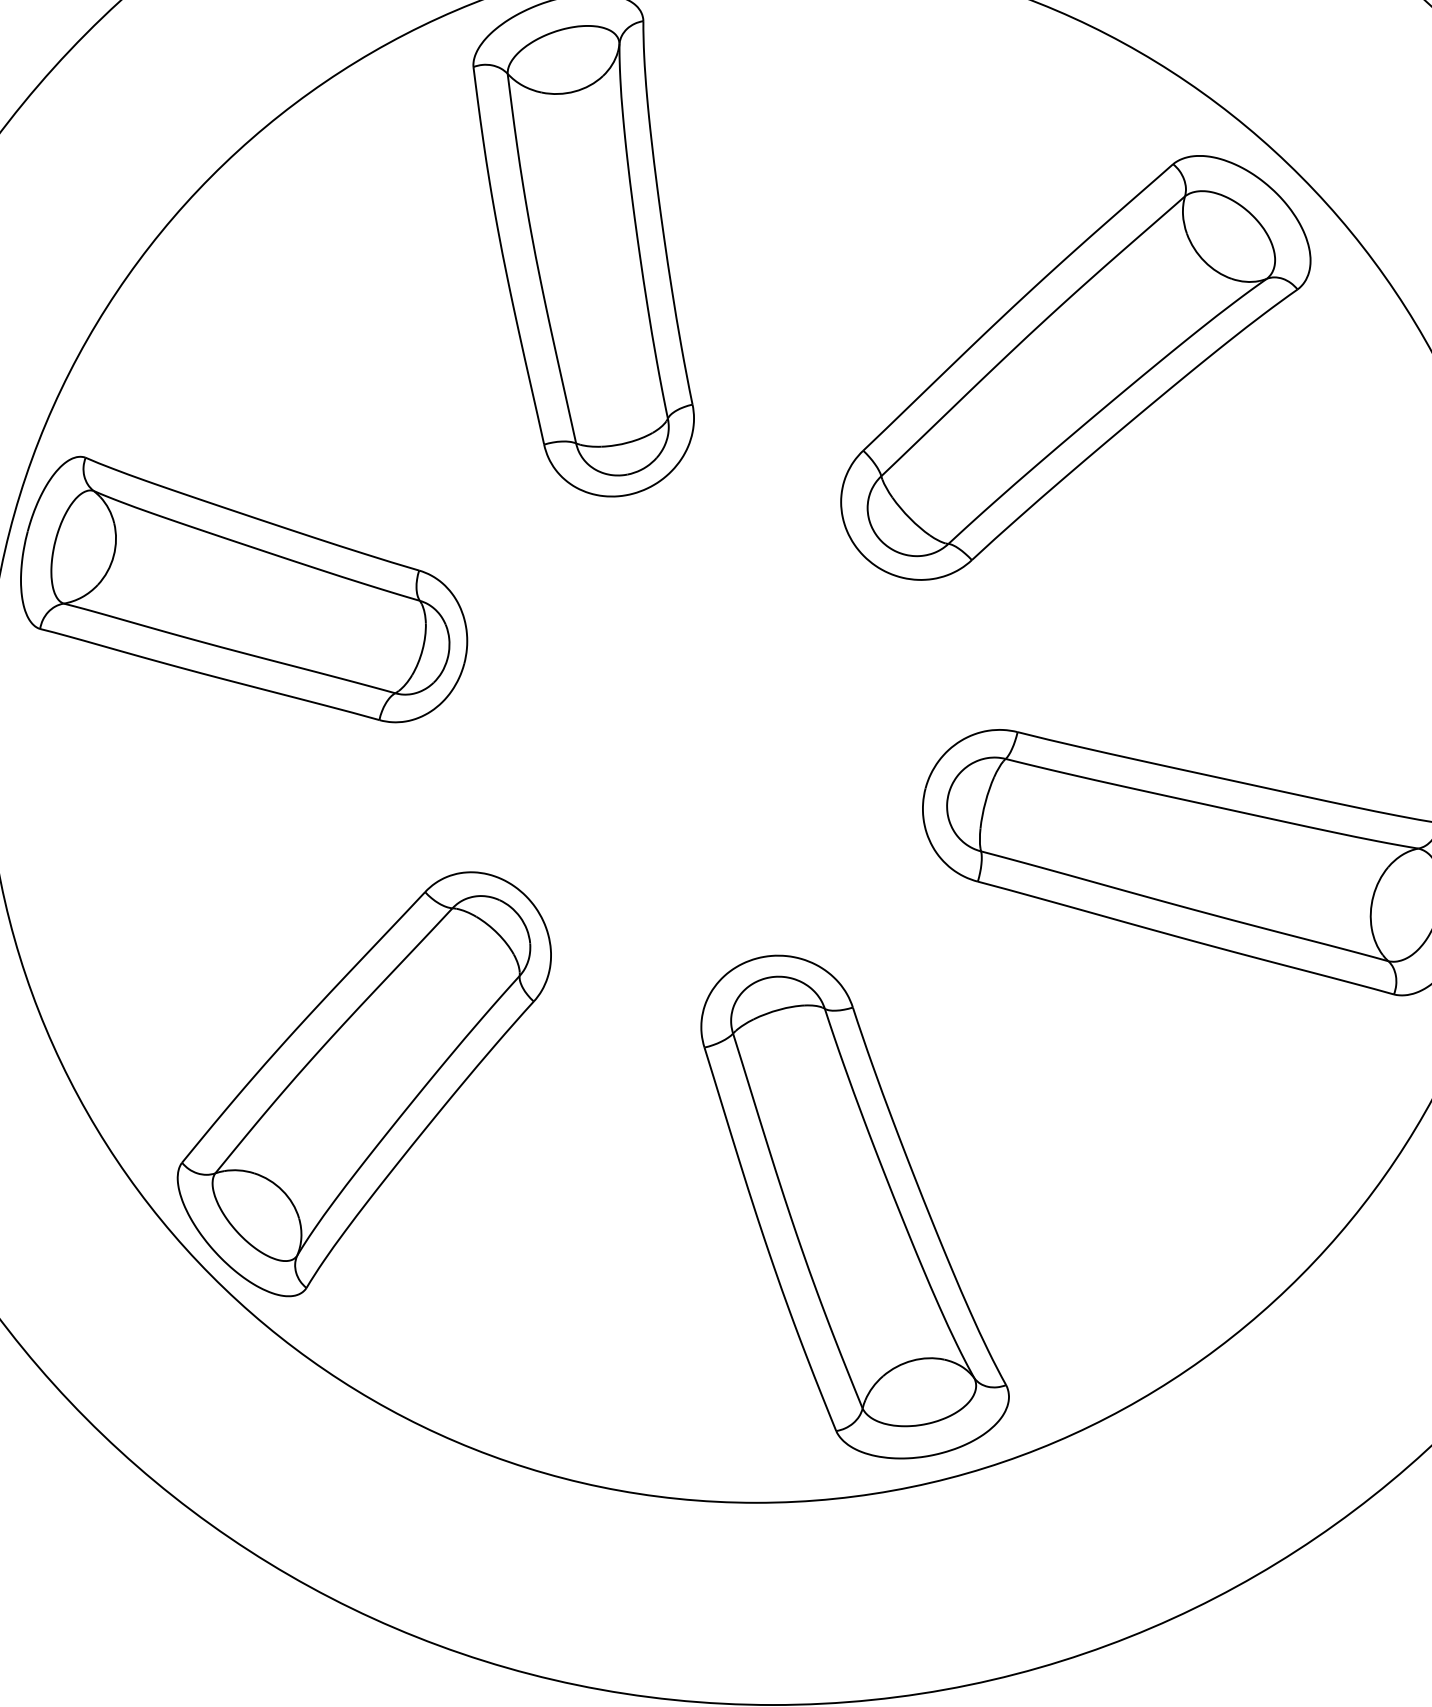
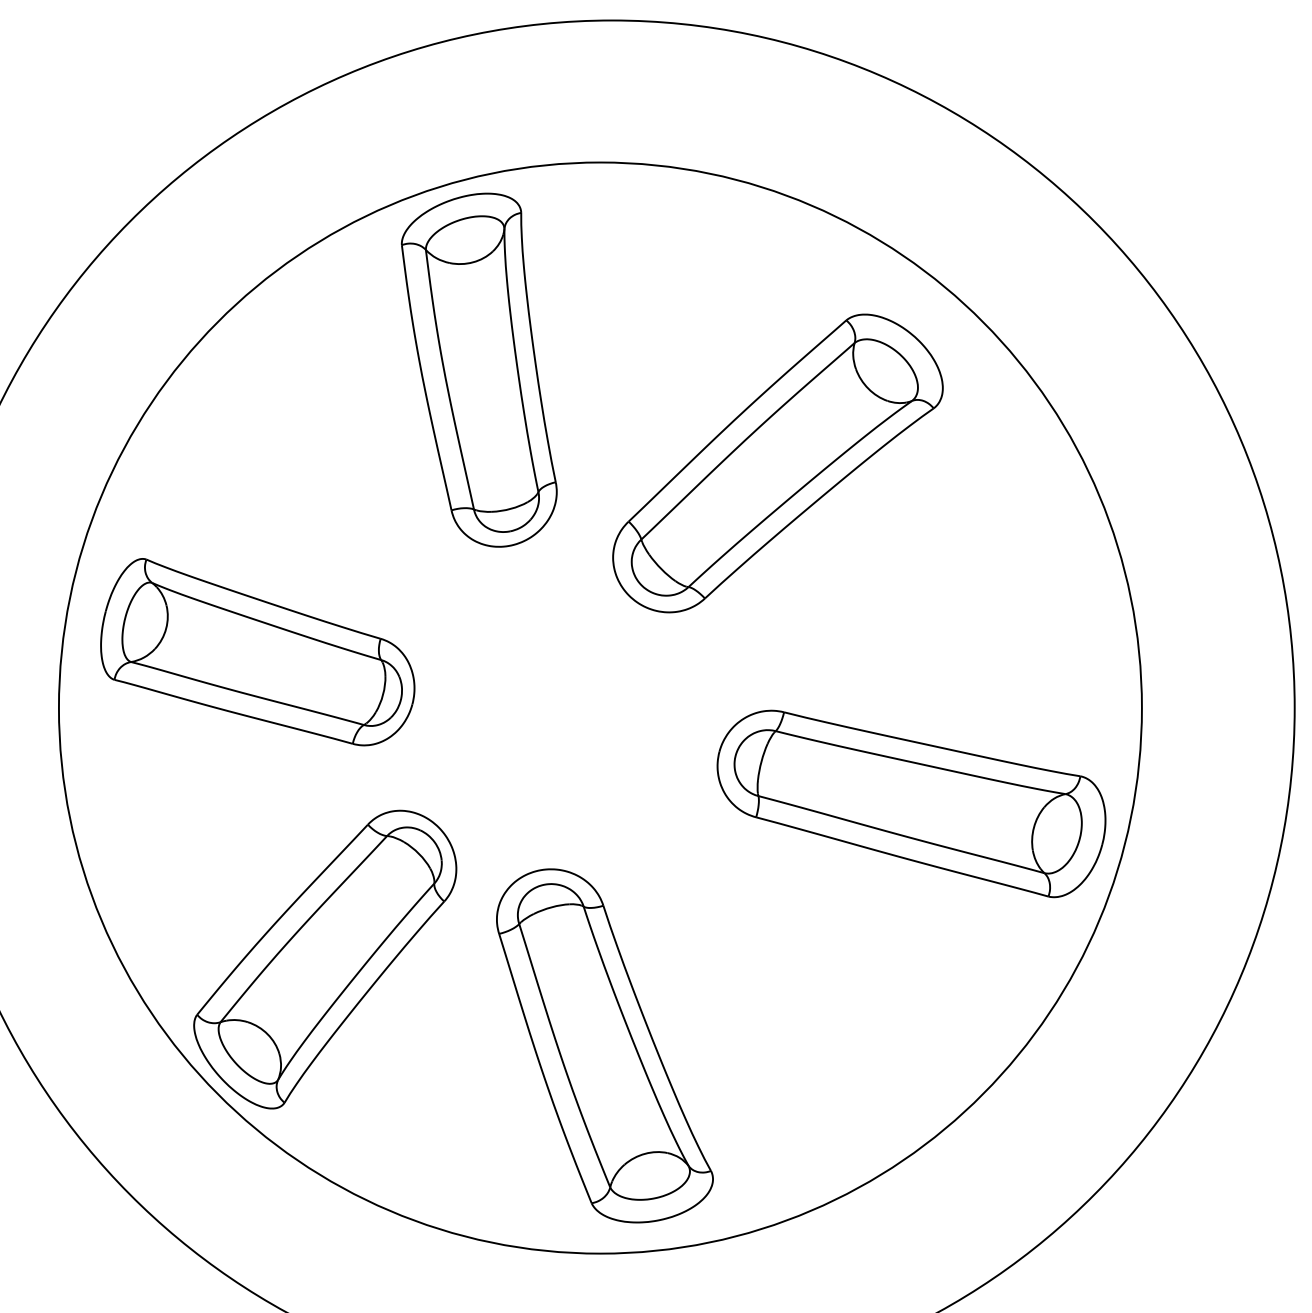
part: (1075, 367) -> (777, 463), moved
part: (243, 590) -> (257, 652), moved
part: (854, 1206) -> (604, 1045), moved

